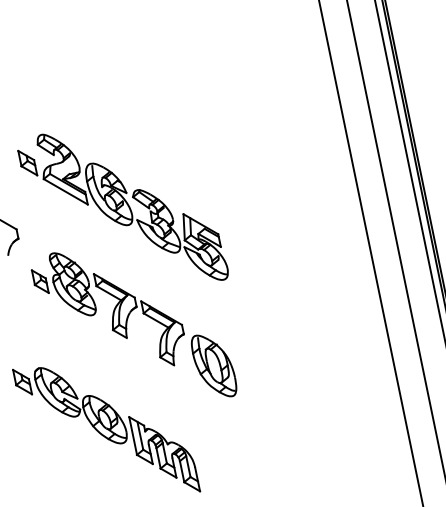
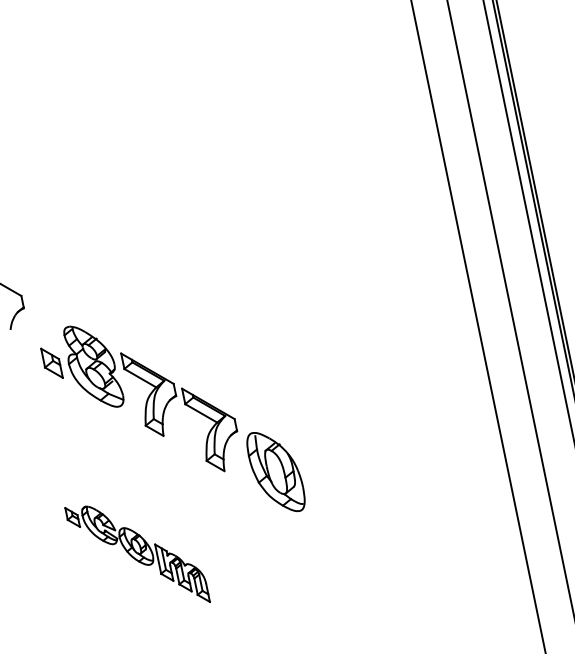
part: (122, 206) -> (157, 266), removed
part: (106, 429) -> (137, 553), size x0.6

